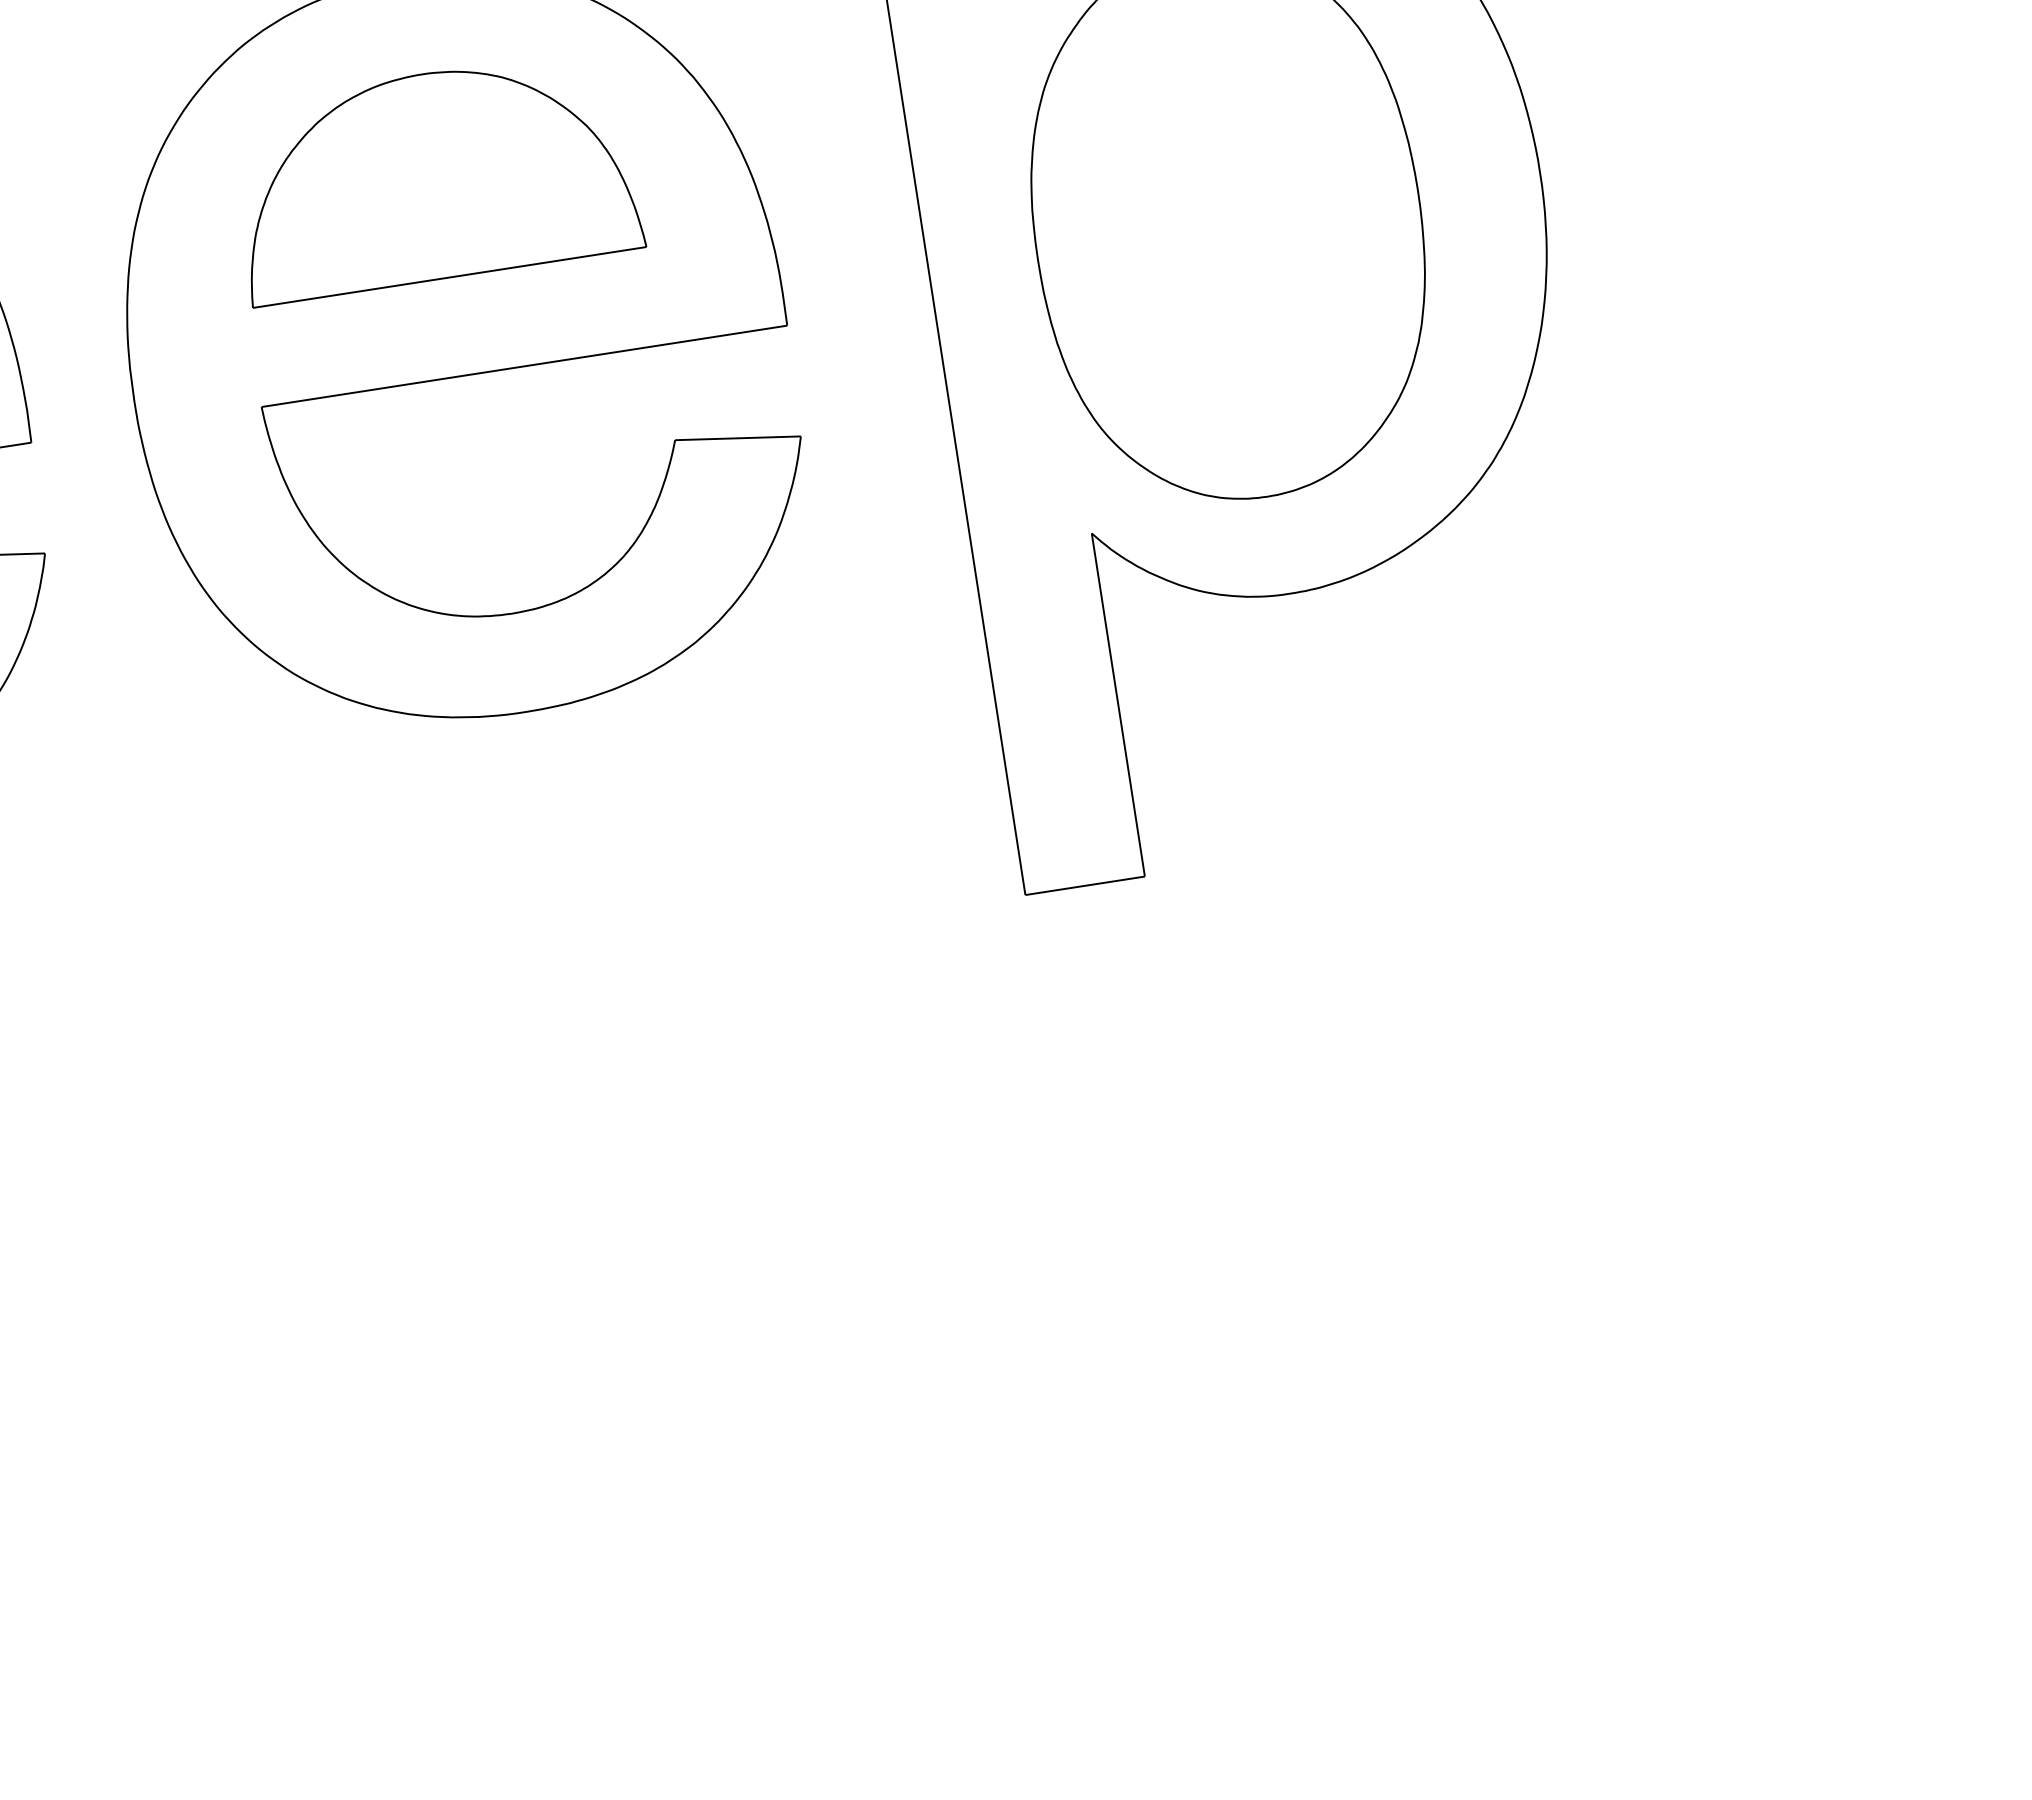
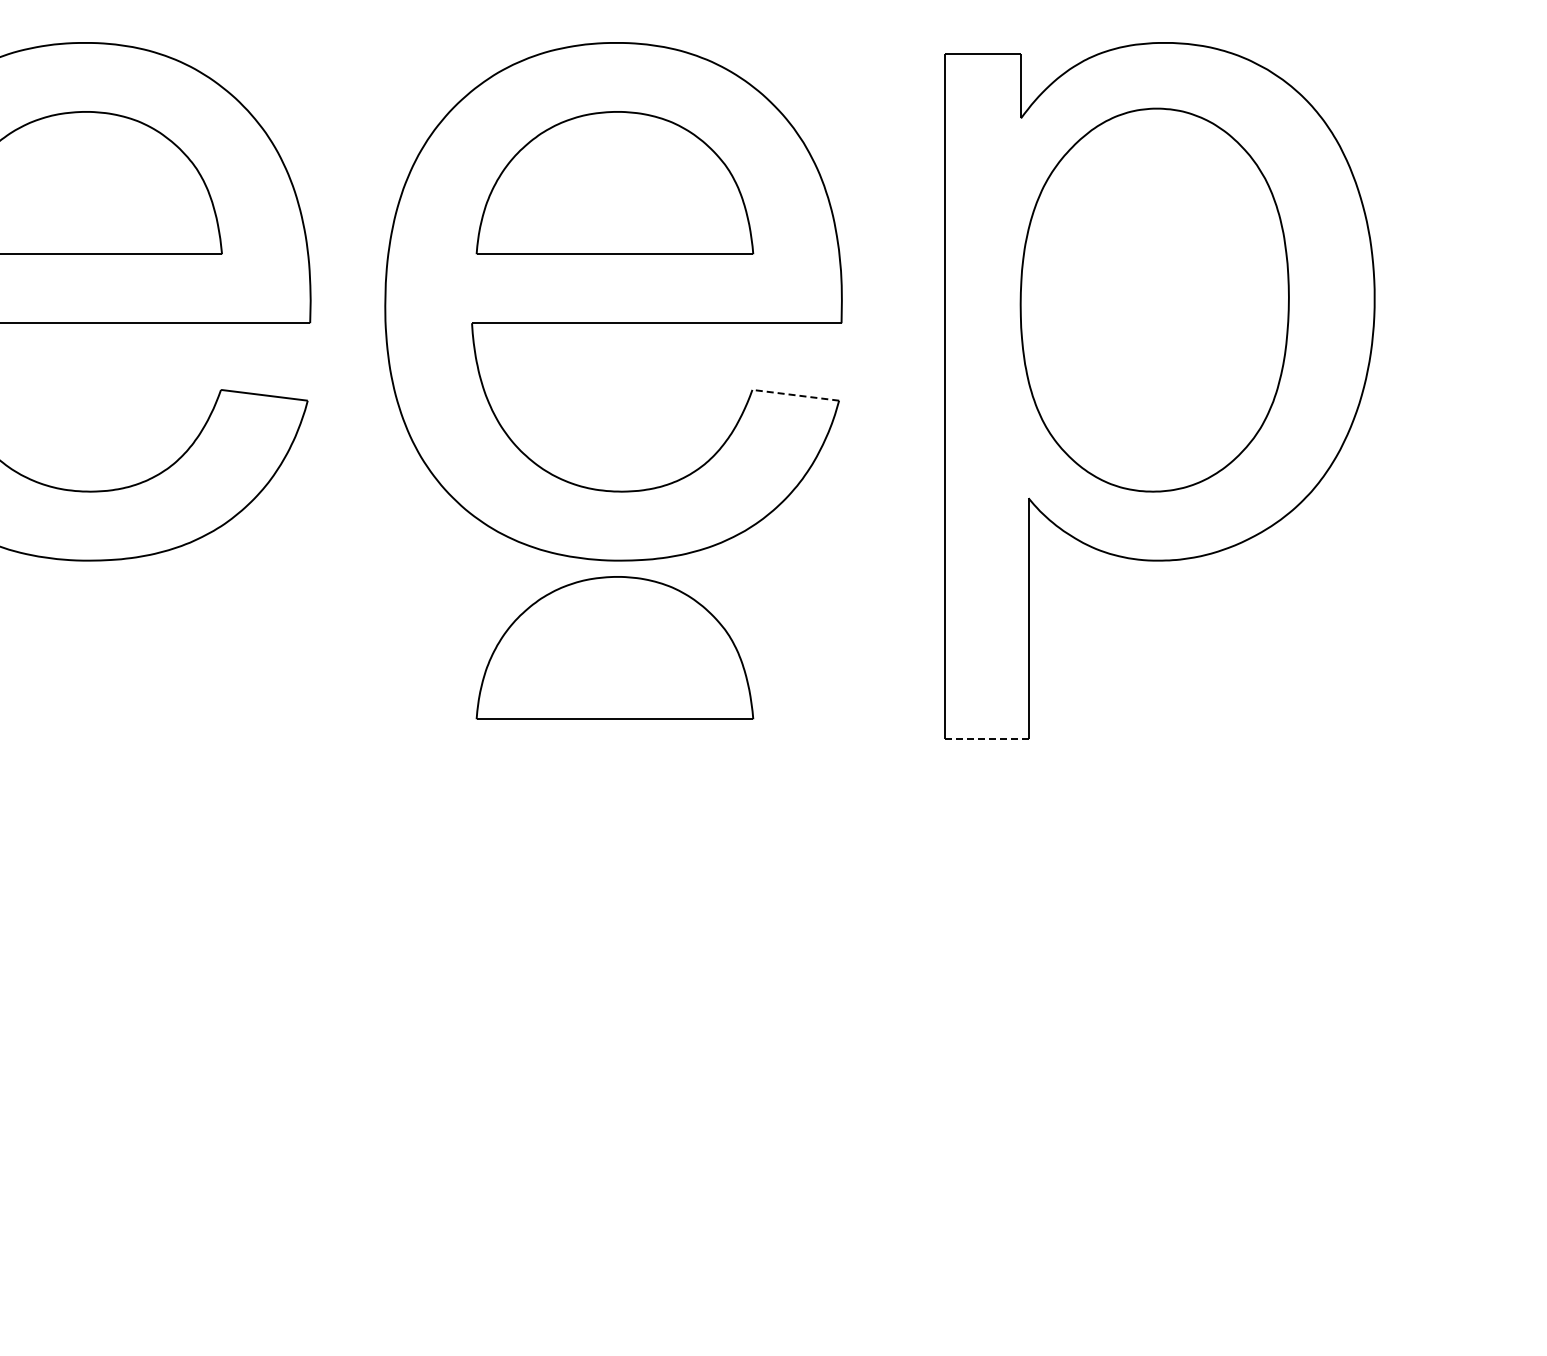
line: (737, 438) -> (795, 395), solid -> dashed
part: (535, 836) -> (614, 647), added
line: (1086, 885) -> (987, 739), solid -> dashed

